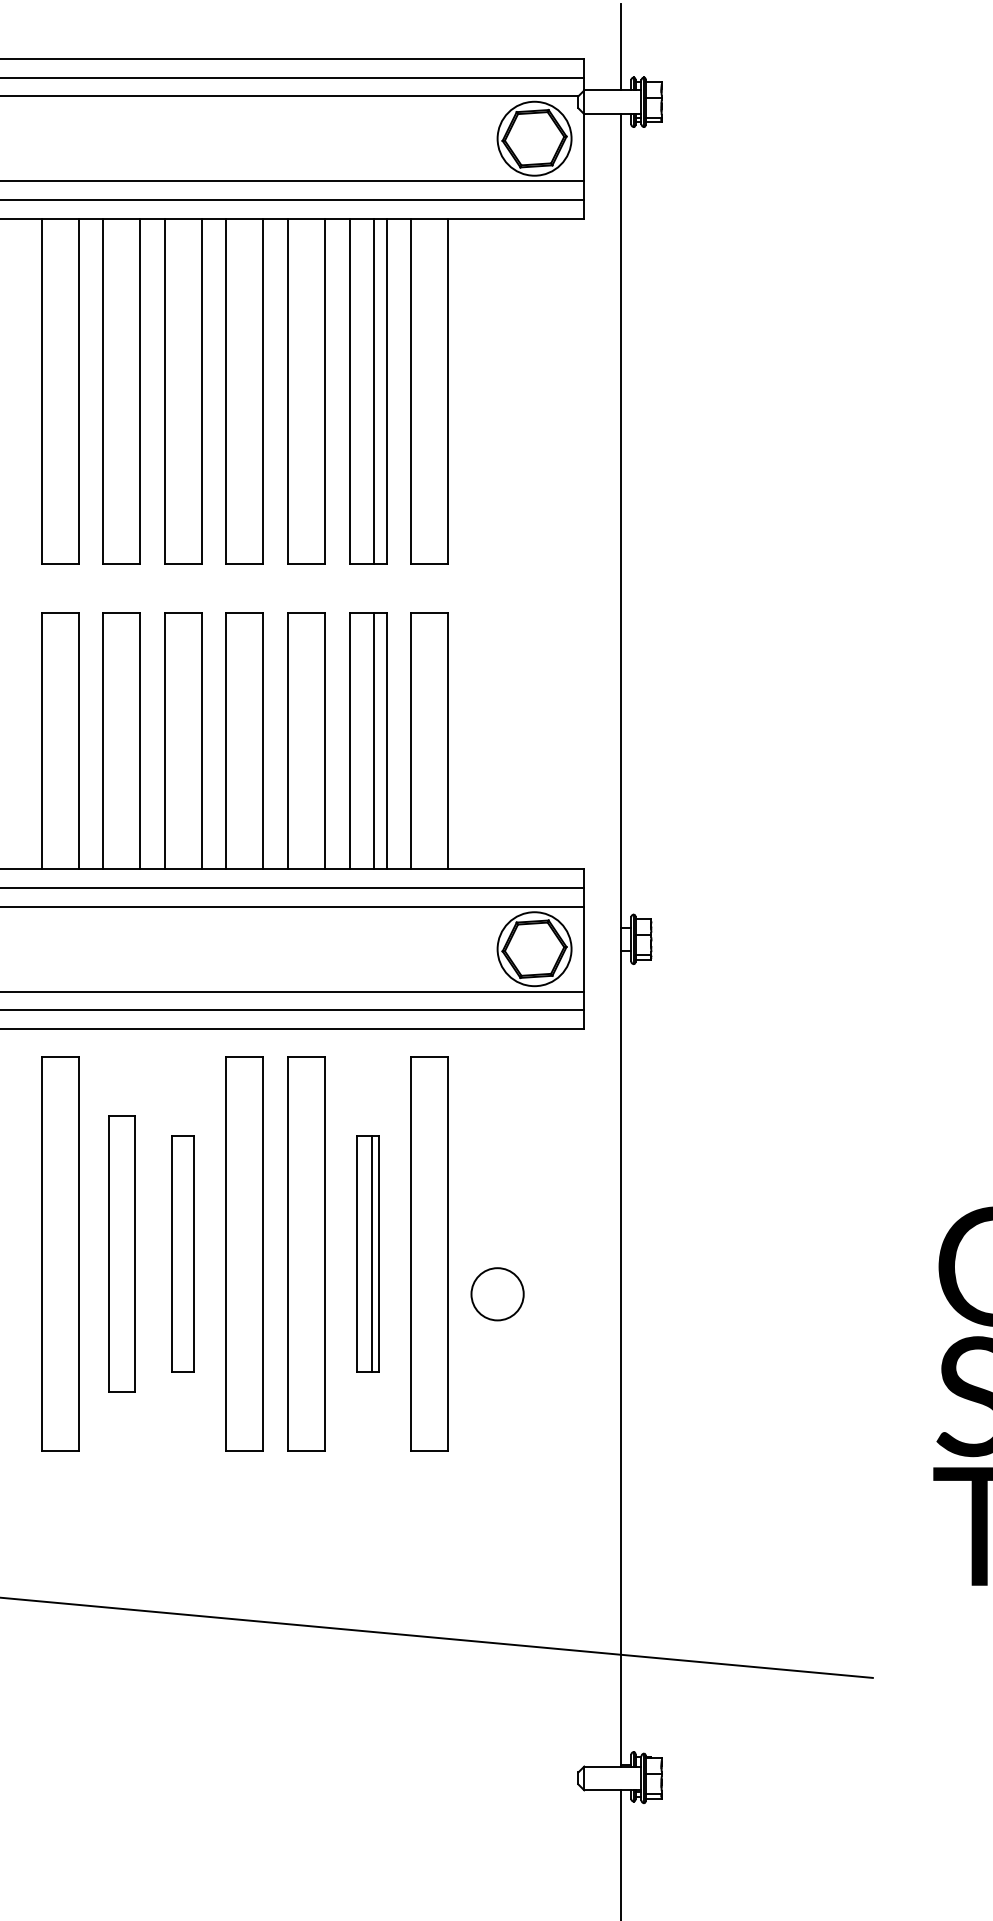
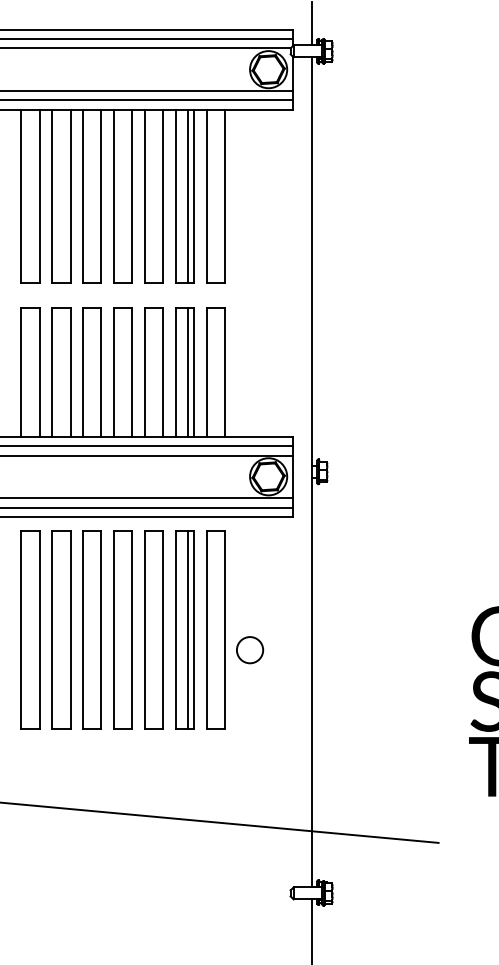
part: (122, 1253) -> (61, 629), size x1.43
part: (181, 1253) -> (91, 629), size x1.67
part: (367, 1253) -> (184, 629), size x1.67

